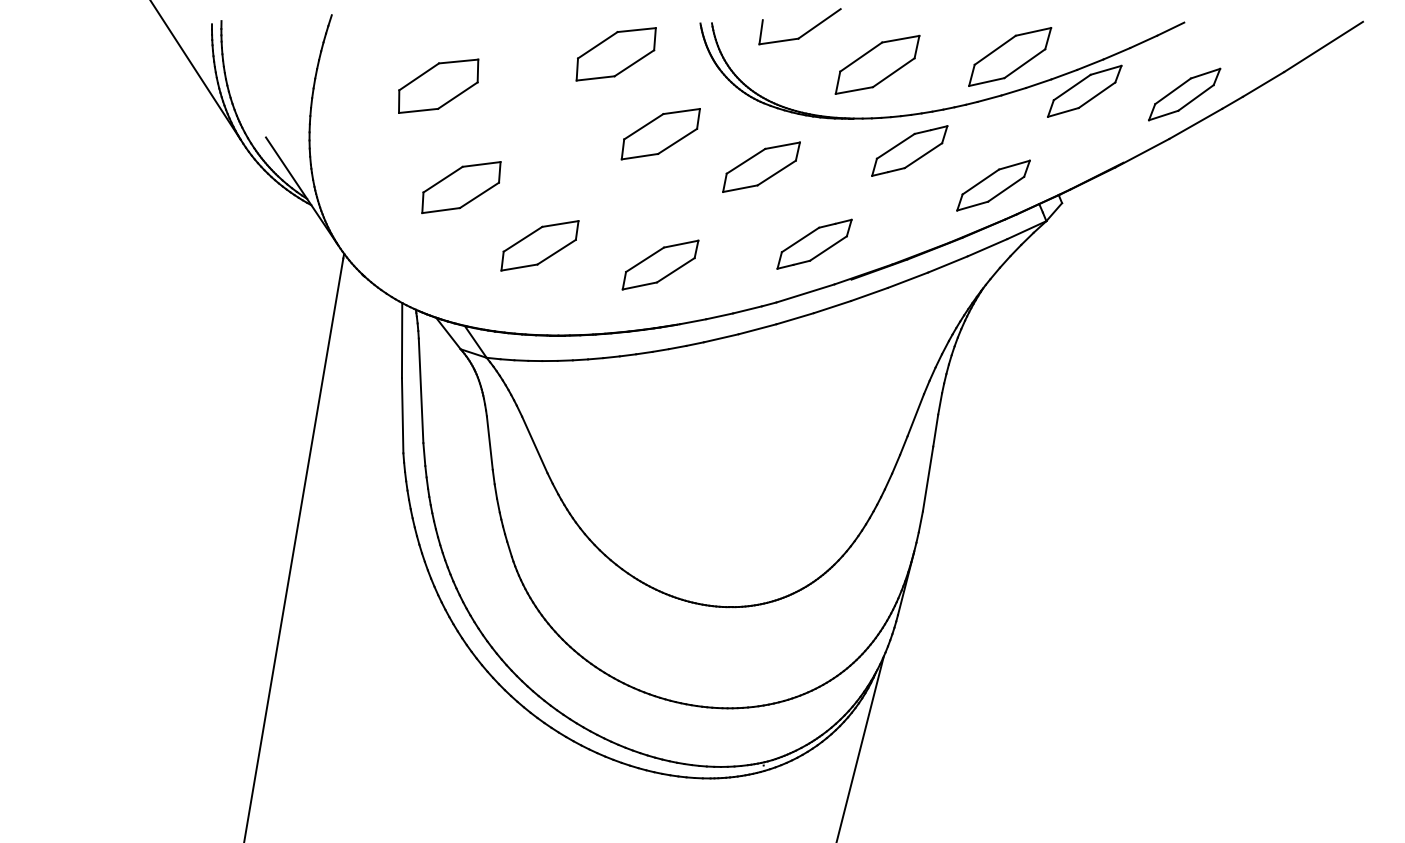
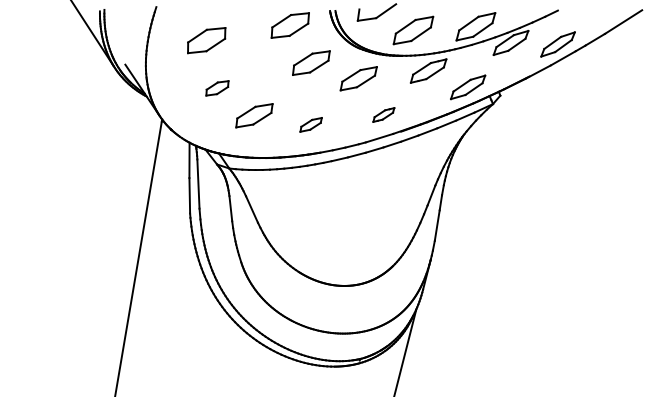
part: (461, 187) -> (217, 88), size x0.6
part: (813, 243) -> (383, 114), size x0.6
part: (658, 264) -> (310, 124), size x0.6

